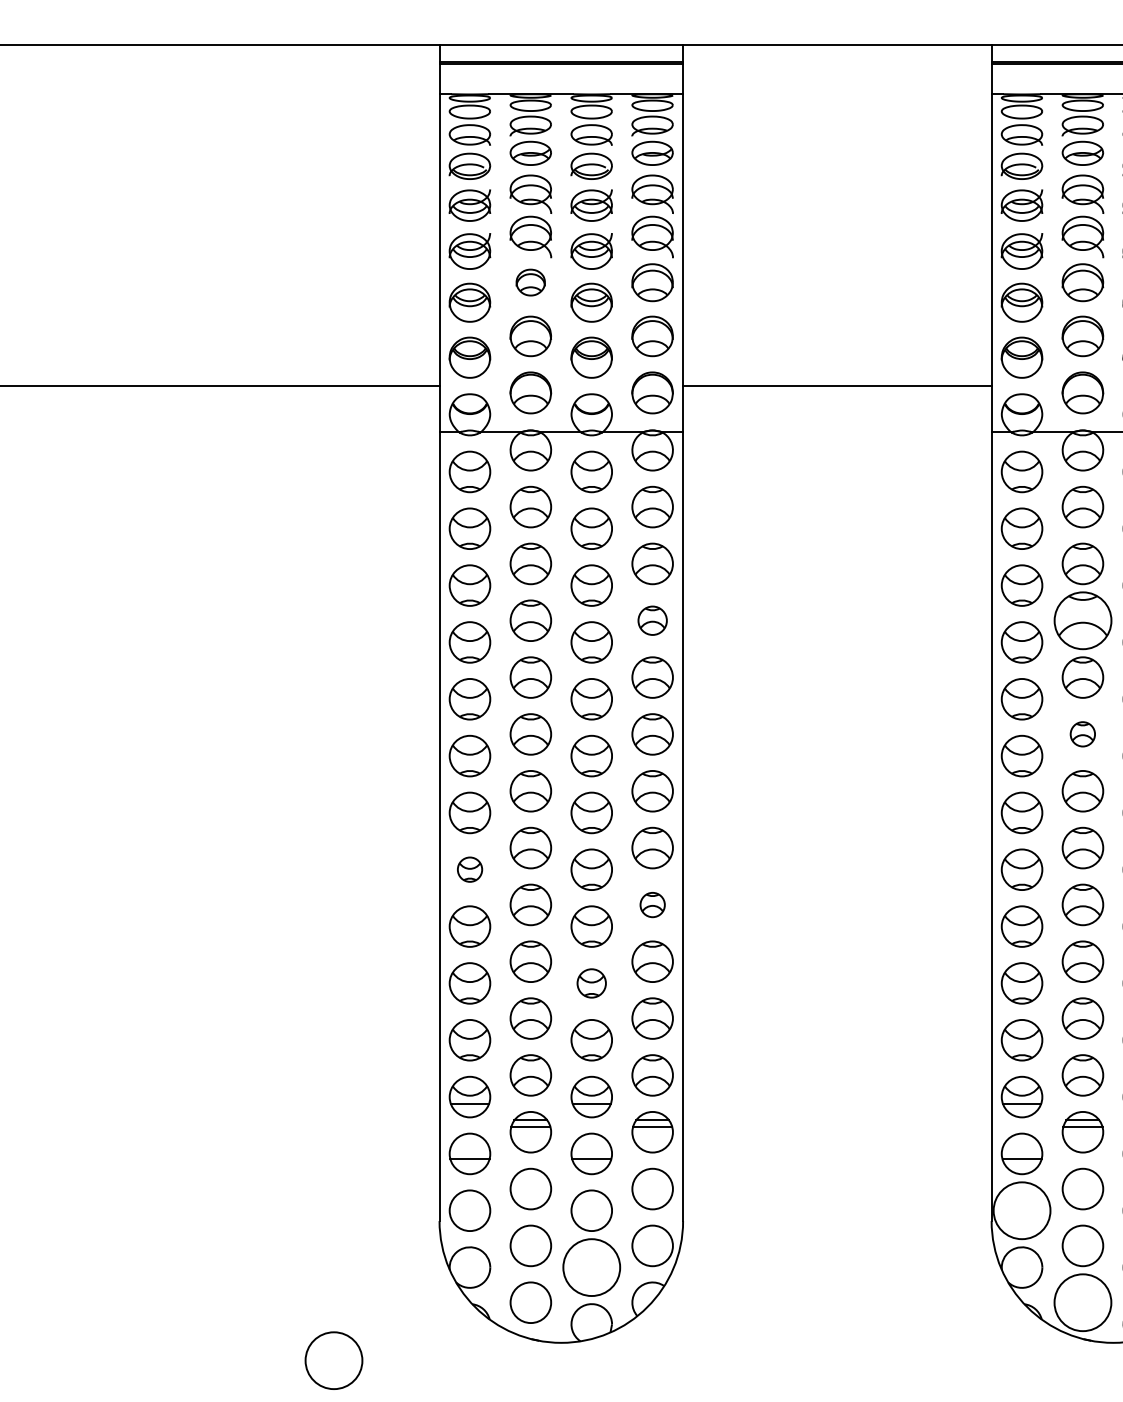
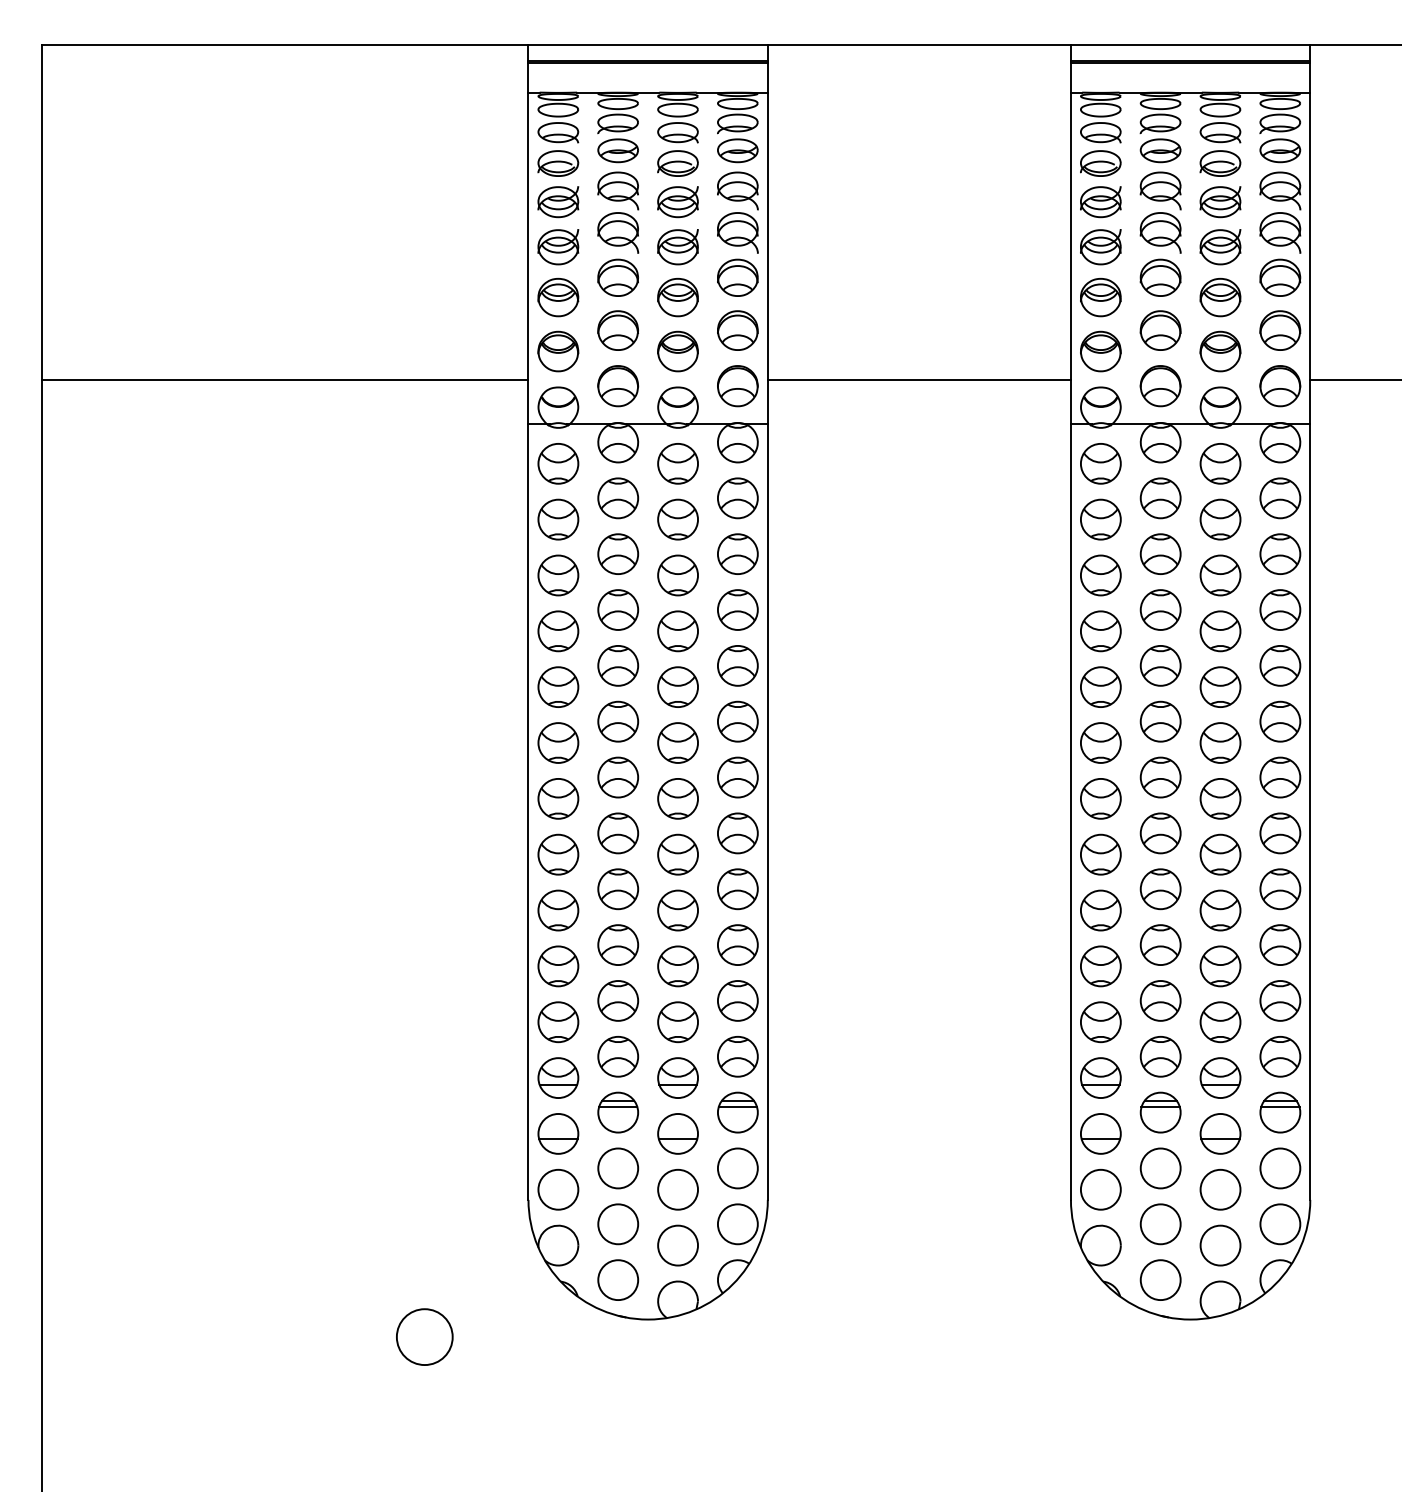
part: (530, 282) -> (617, 277), size x1.43
part: (652, 620) -> (737, 609), size x1.43
part: (1082, 620) -> (1160, 609), size x0.71
part: (1082, 734) -> (1160, 721), size x1.67
part: (470, 869) -> (558, 854), size x1.67
part: (652, 905) -> (737, 889), size x1.67
part: (591, 983) -> (677, 966), size x1.43
circle: (1021, 1210) -> (1100, 1189), size x0.71
circle: (592, 1267) -> (678, 1245), size x0.71
circle: (1082, 1303) -> (1160, 1280), size x0.71

